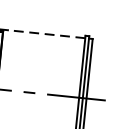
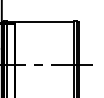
line: (46, 34) -> (46, 22), dashed -> solid

